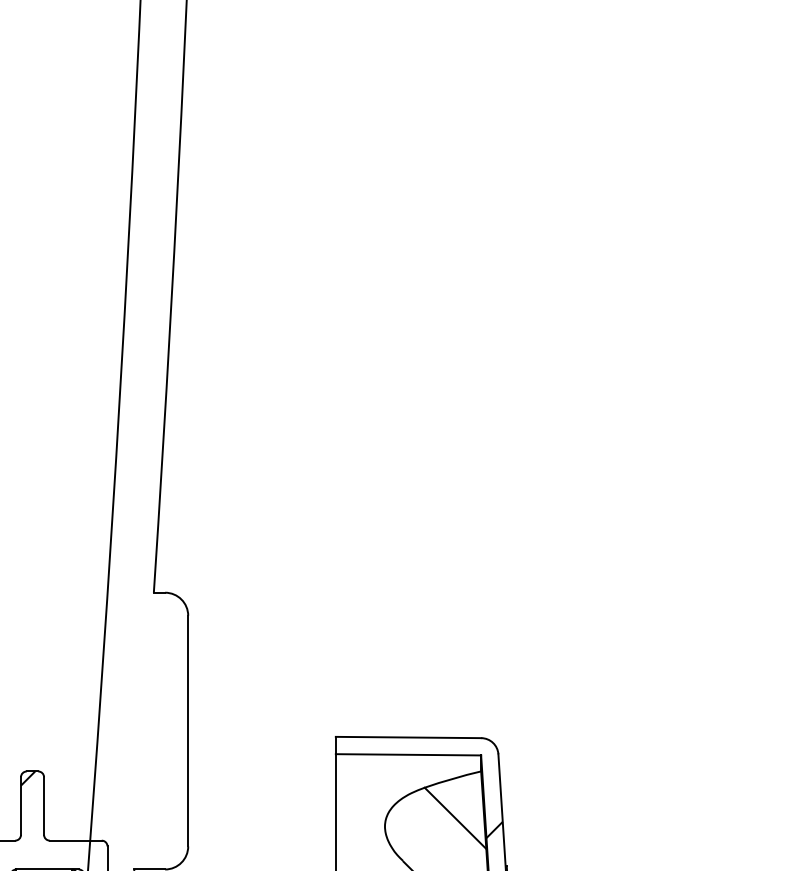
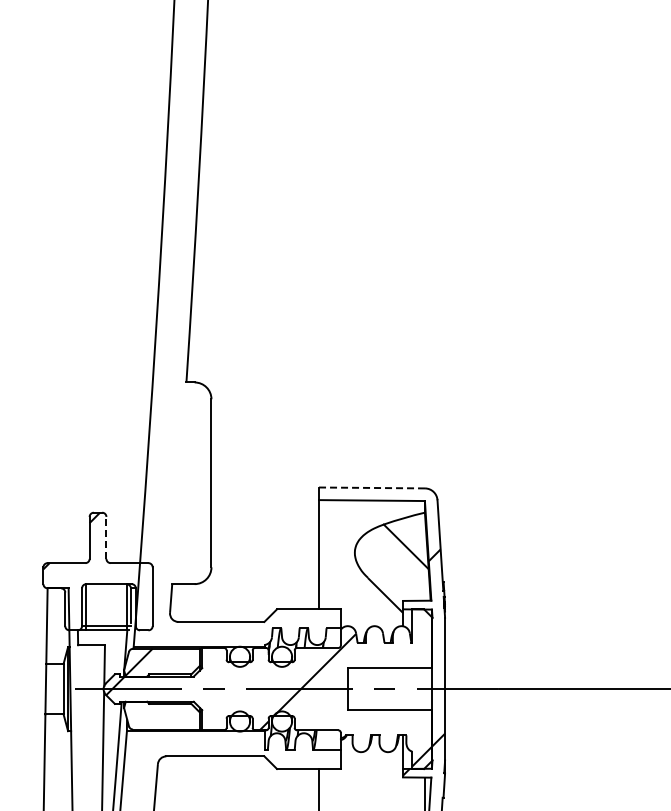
line: (409, 736) -> (372, 487), solid -> dashed
line: (44, 805) -> (106, 537), solid -> dashed

